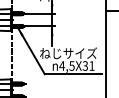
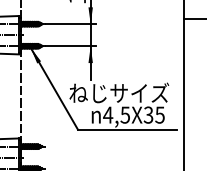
text: (91, 65) -> (159, 114), 4,5X31 -> 4,5X35

